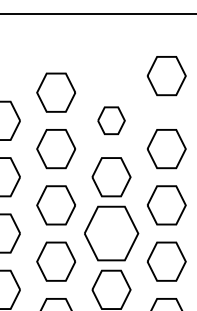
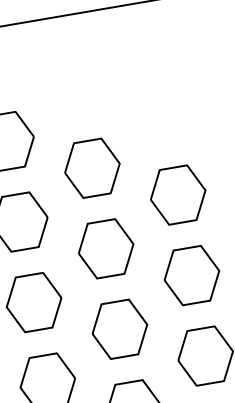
part: (166, 76) -> (160, 91), removed
part: (111, 120) -> (92, 167), size x1.43
part: (111, 233) -> (119, 329), size x0.71

